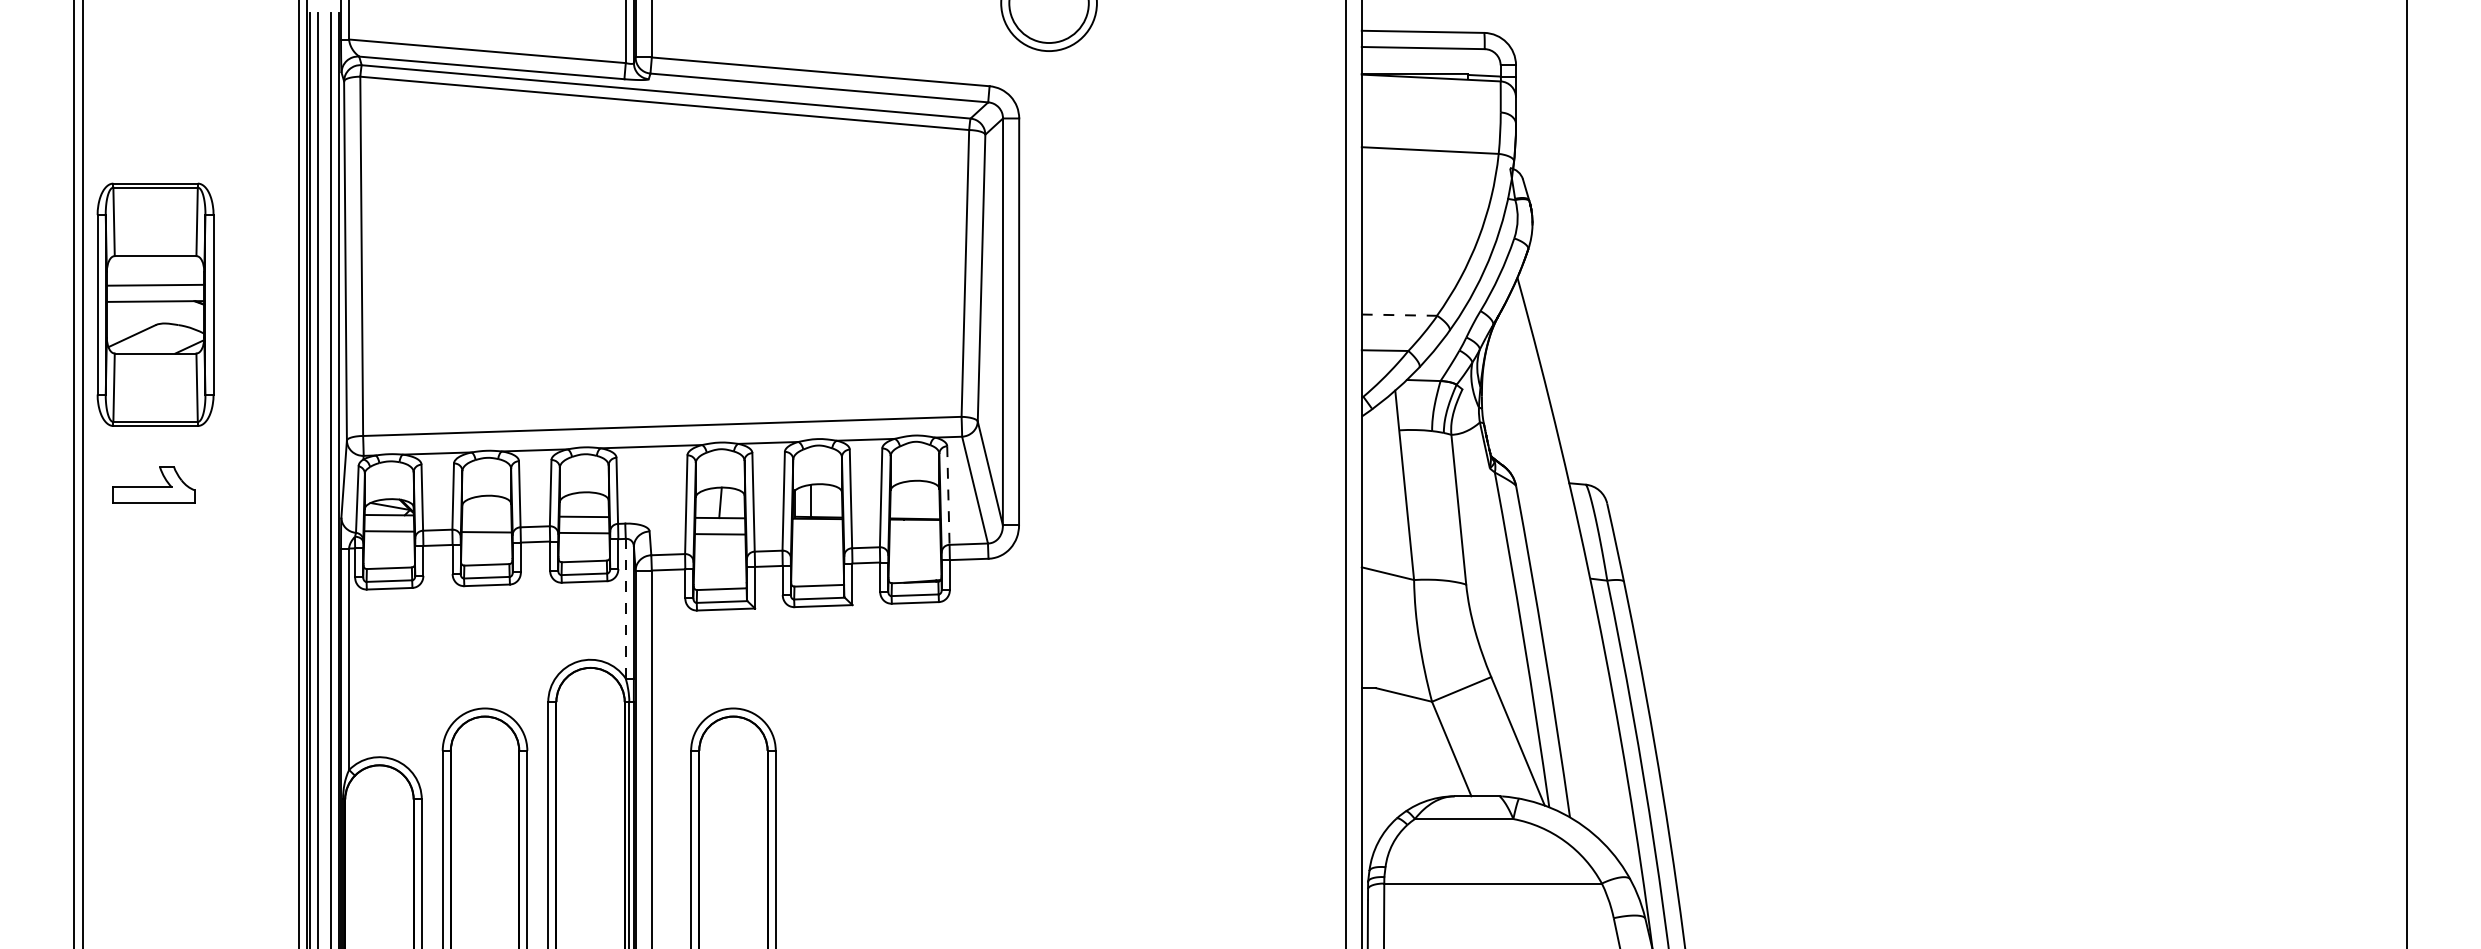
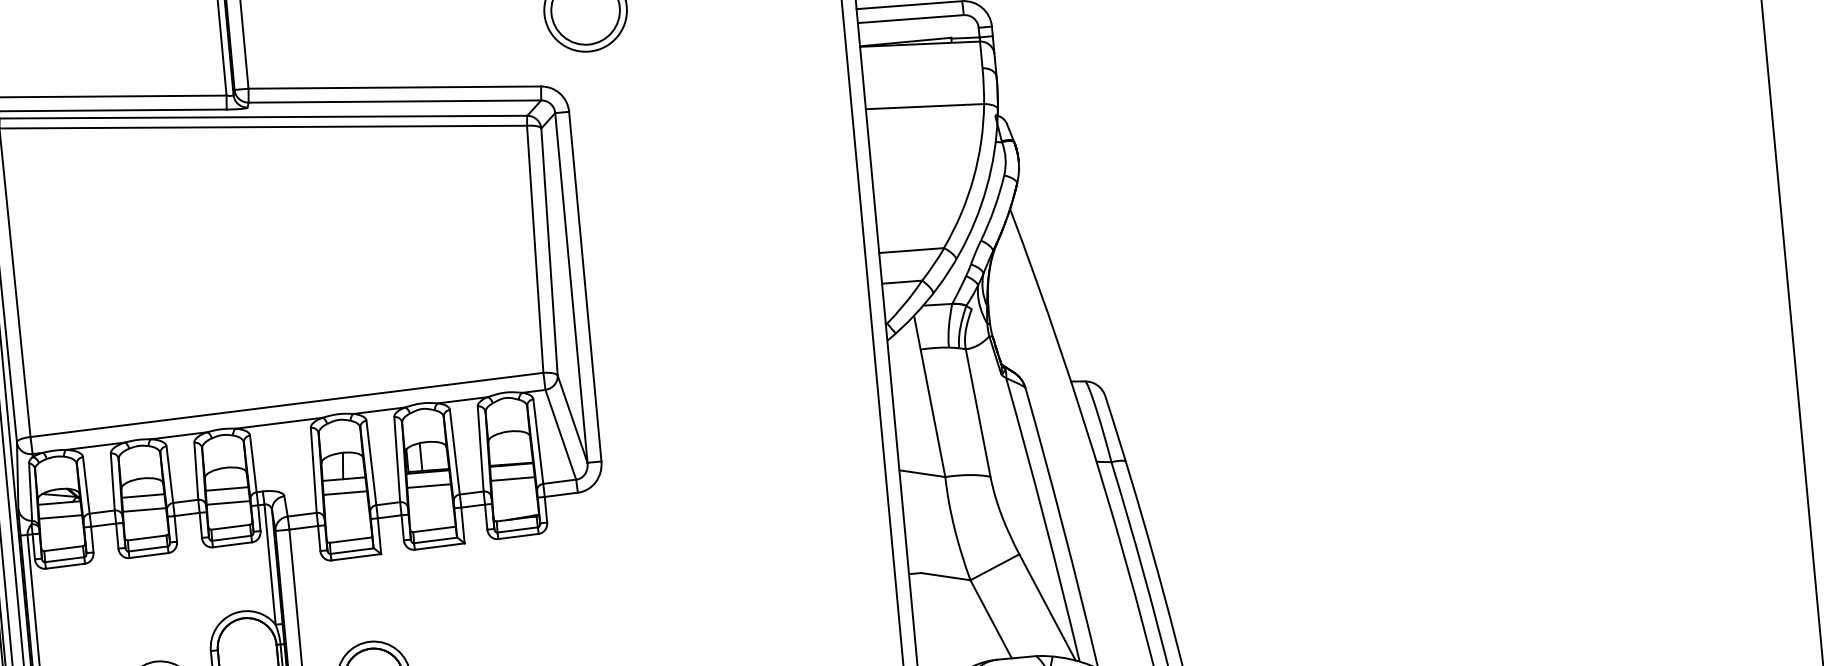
line: (1399, 315) -> (911, 250), dashed -> solid
line: (948, 496) -> (538, 442), dashed -> solid
line: (486, 515) -> (142, 495), added
line: (817, 534) -> (428, 485), added
line: (914, 535) -> (512, 478), added
line: (625, 608) -> (269, 564), dashed -> solid

